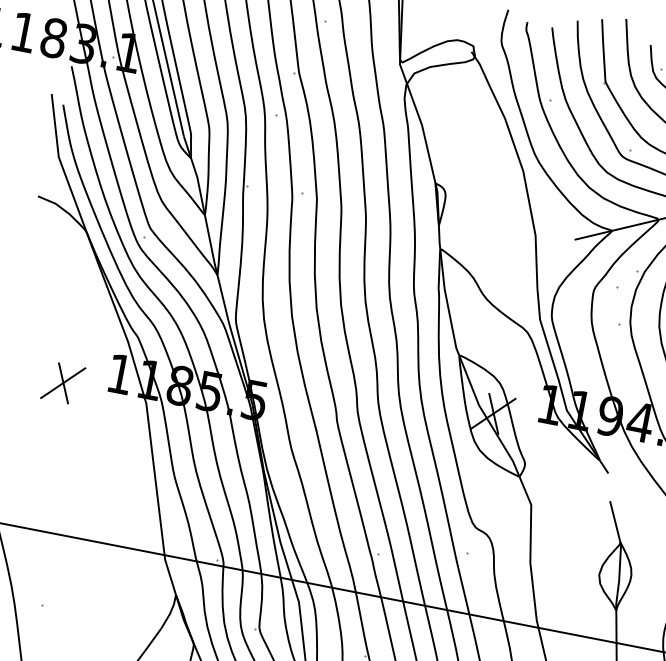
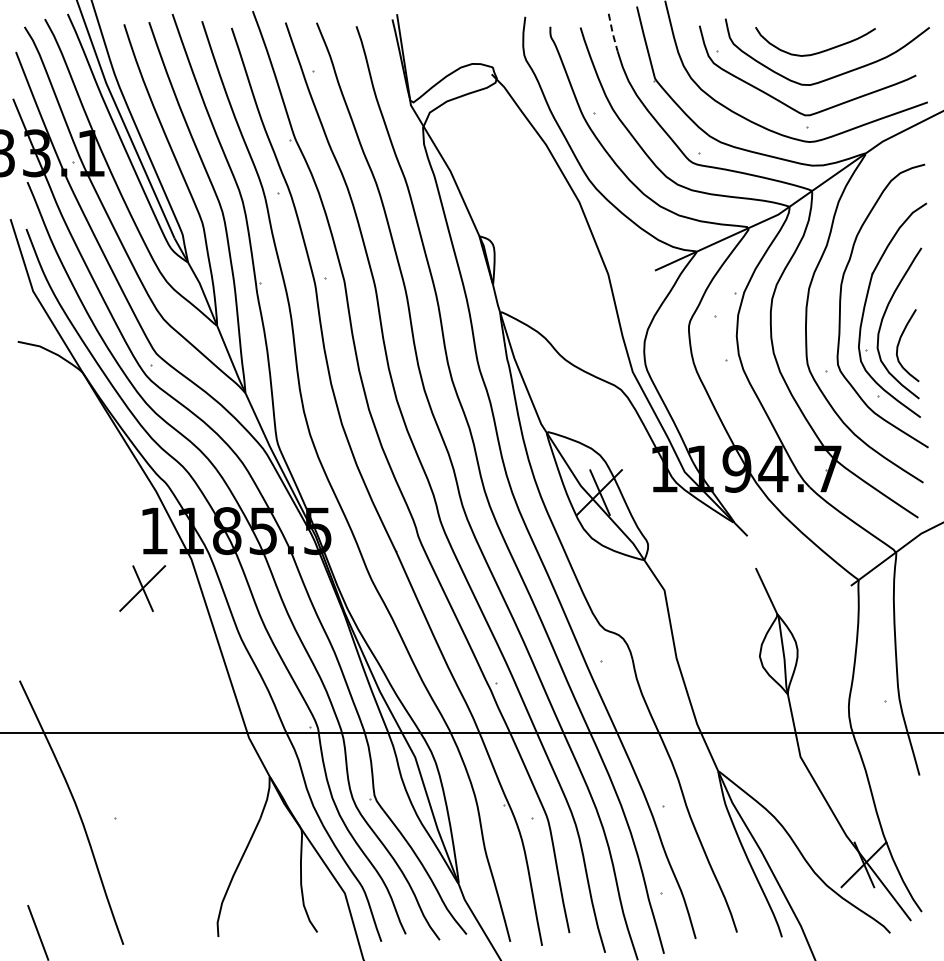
line: (577, 37) -> (612, 33), solid -> dashed
part: (63, 383) -> (142, 588), moved

